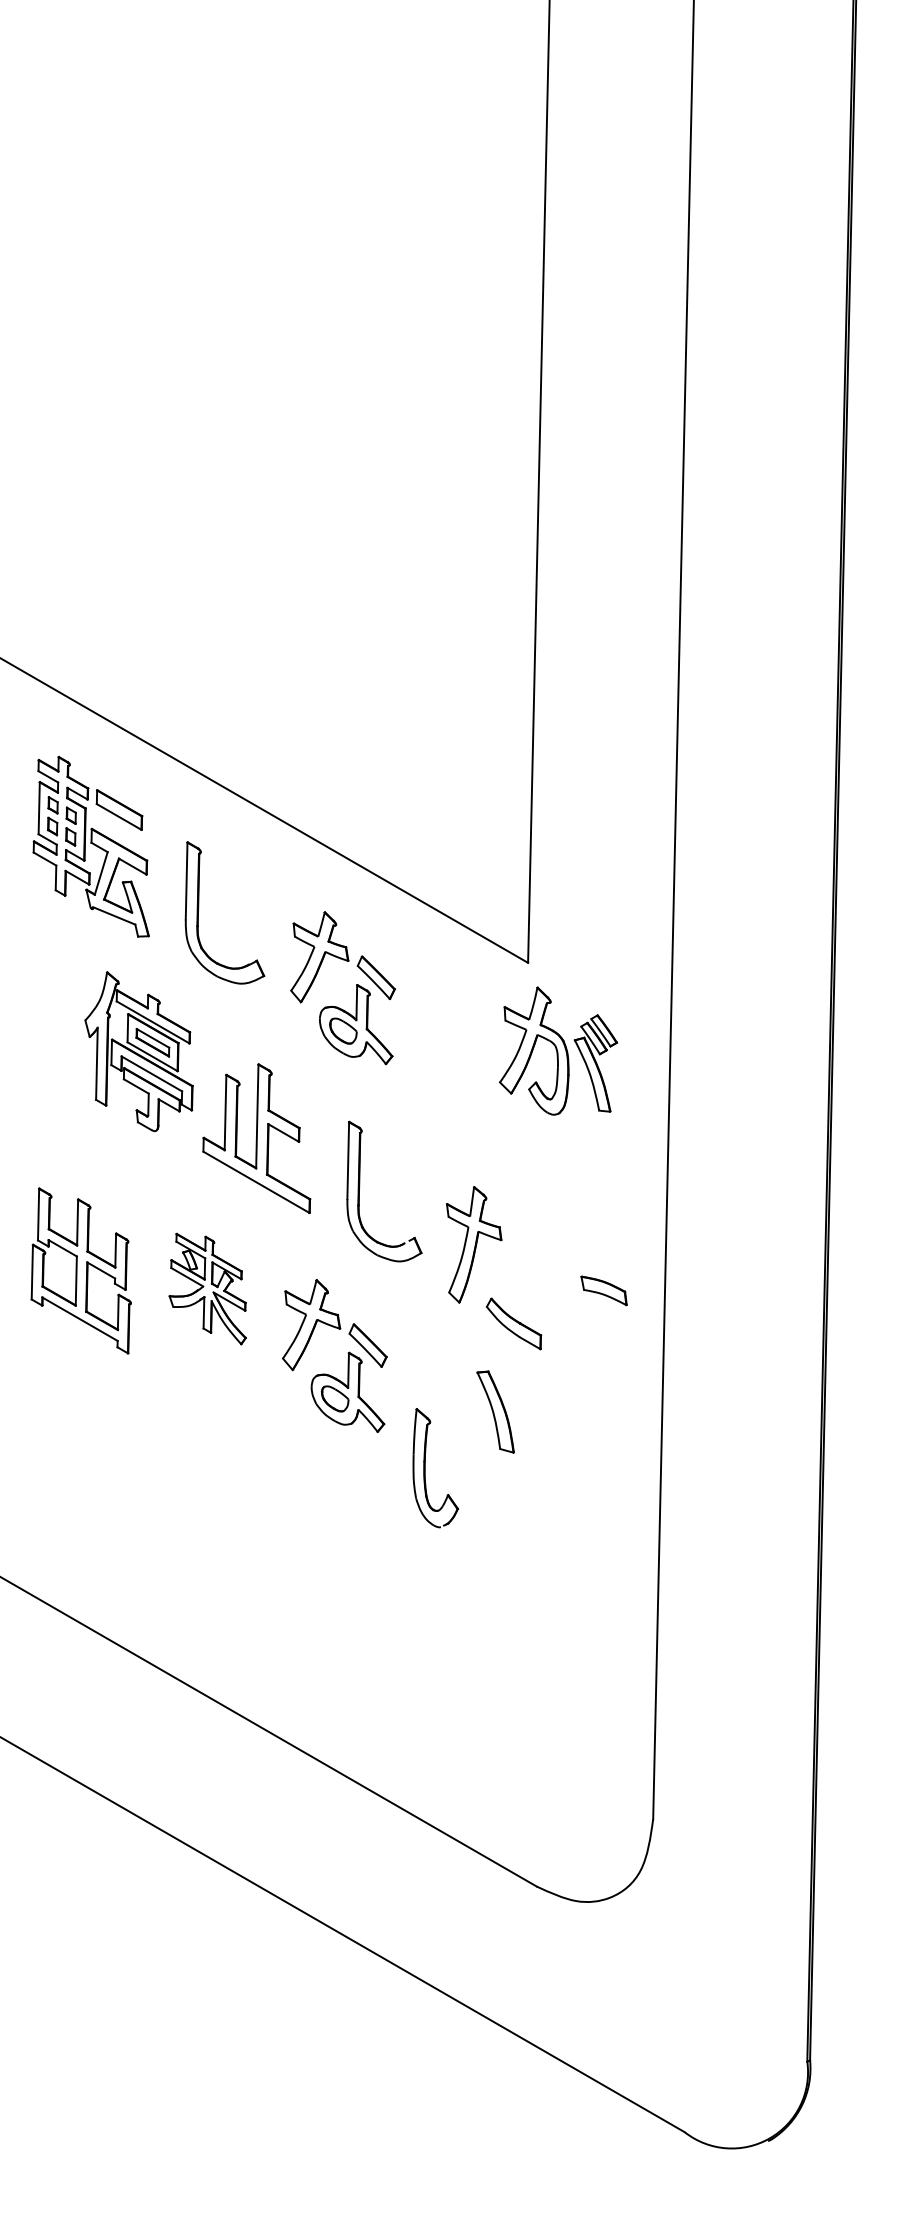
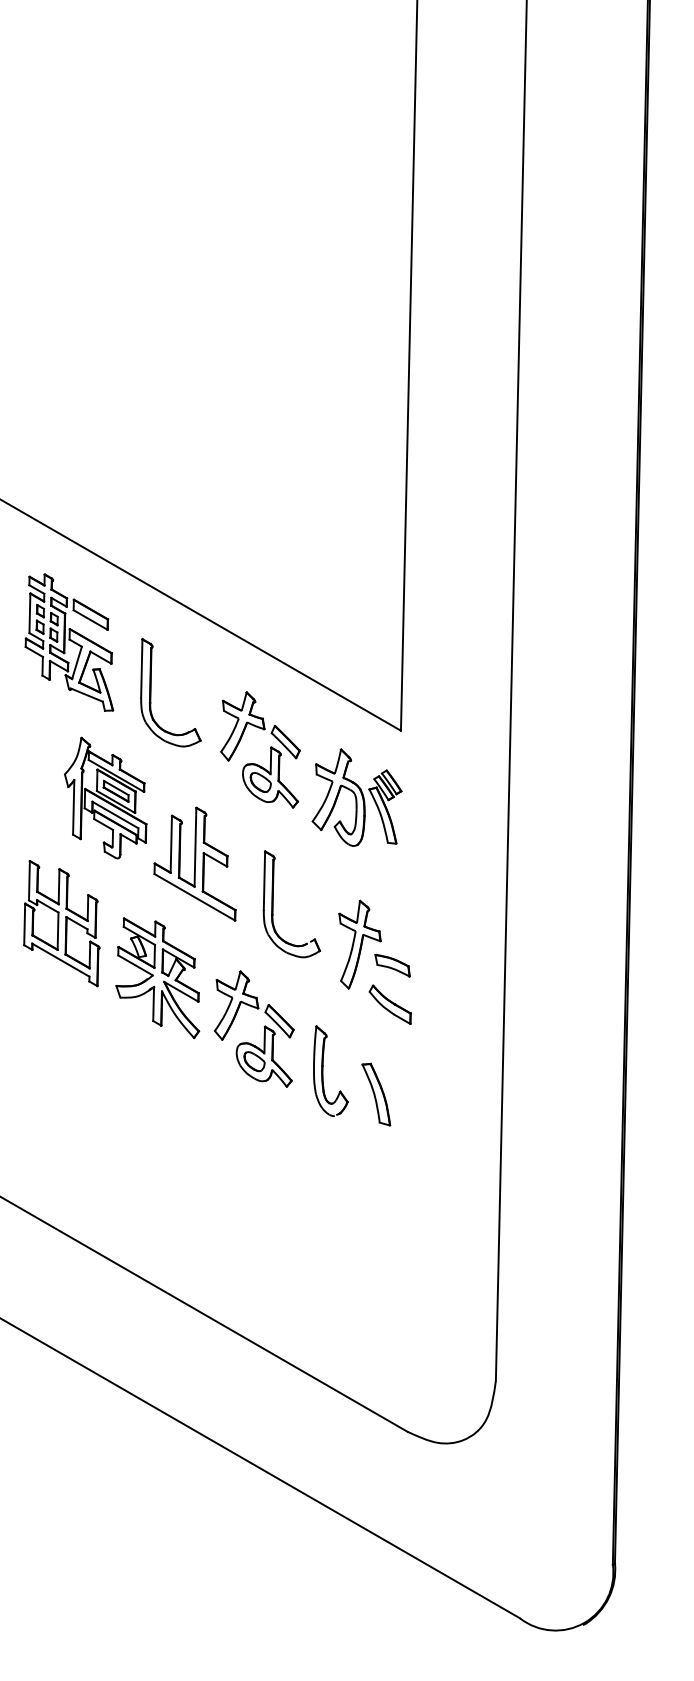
part: (557, 1050) -> (356, 797), moved
part: (80, 1270) -> (61, 923), moved
part: (207, 1289) -> (157, 978), size x1.43
part: (603, 1290) -> (392, 965), moved
part: (495, 1411) -> (376, 1094), moved
part: (426, 1467) -> (323, 1070), moved

